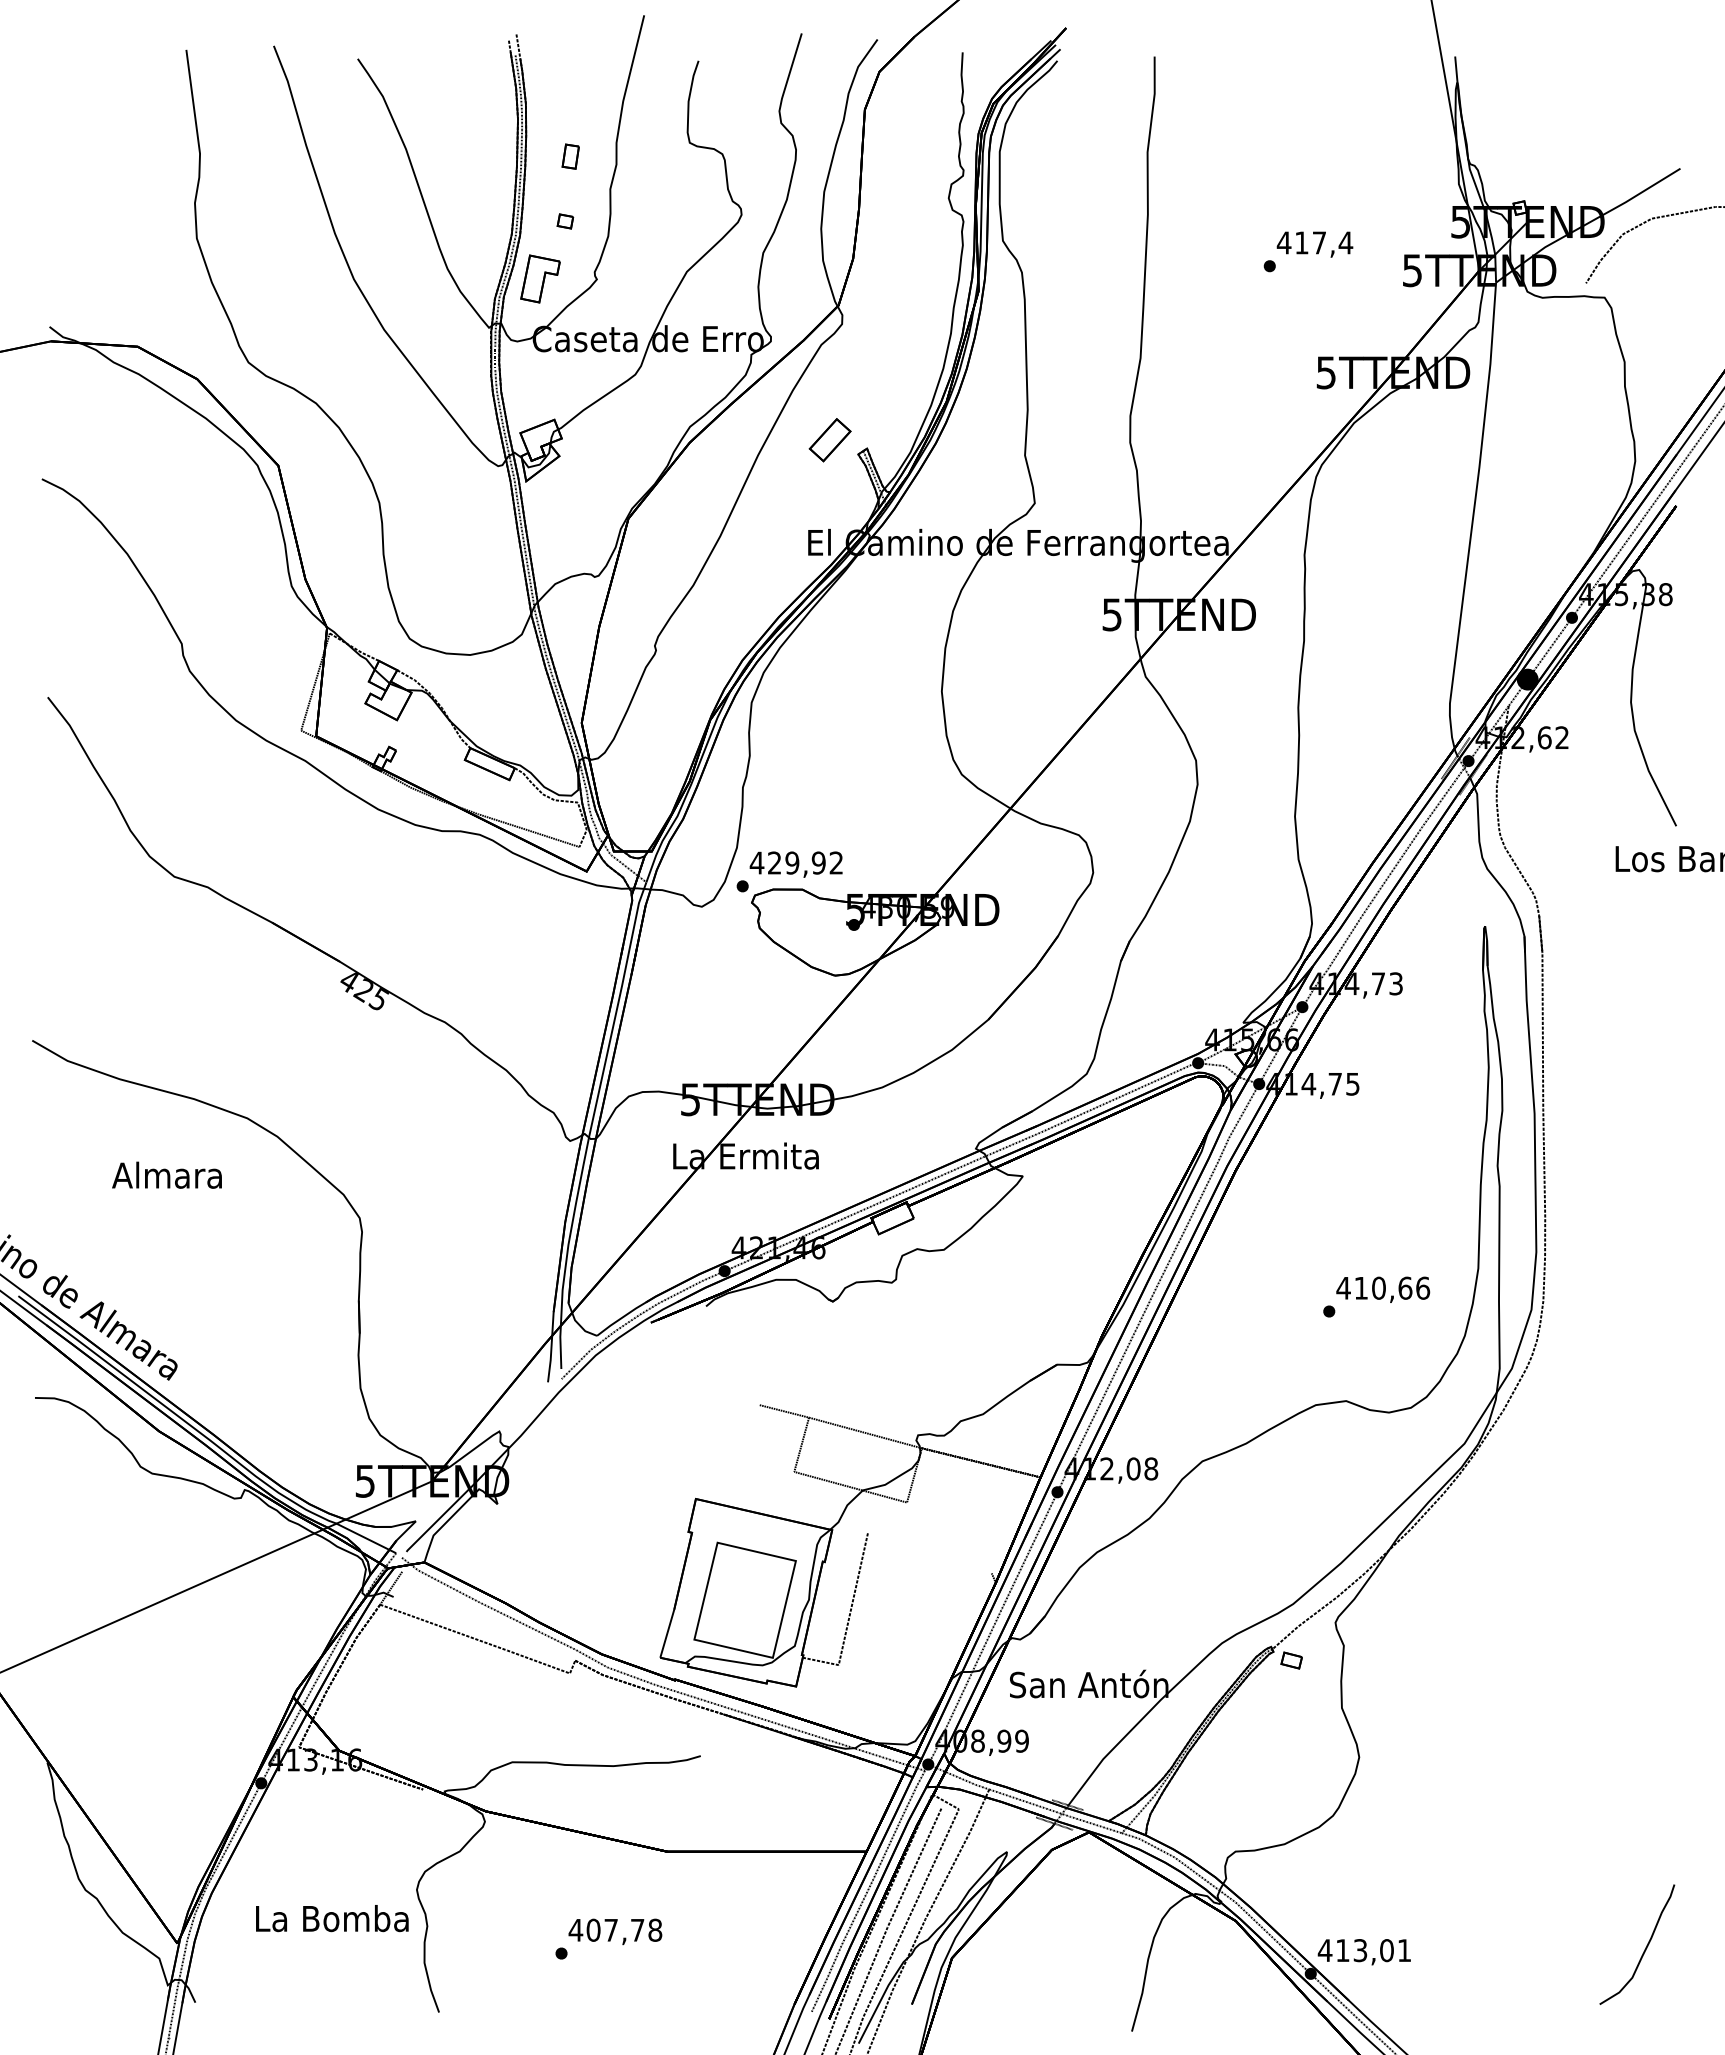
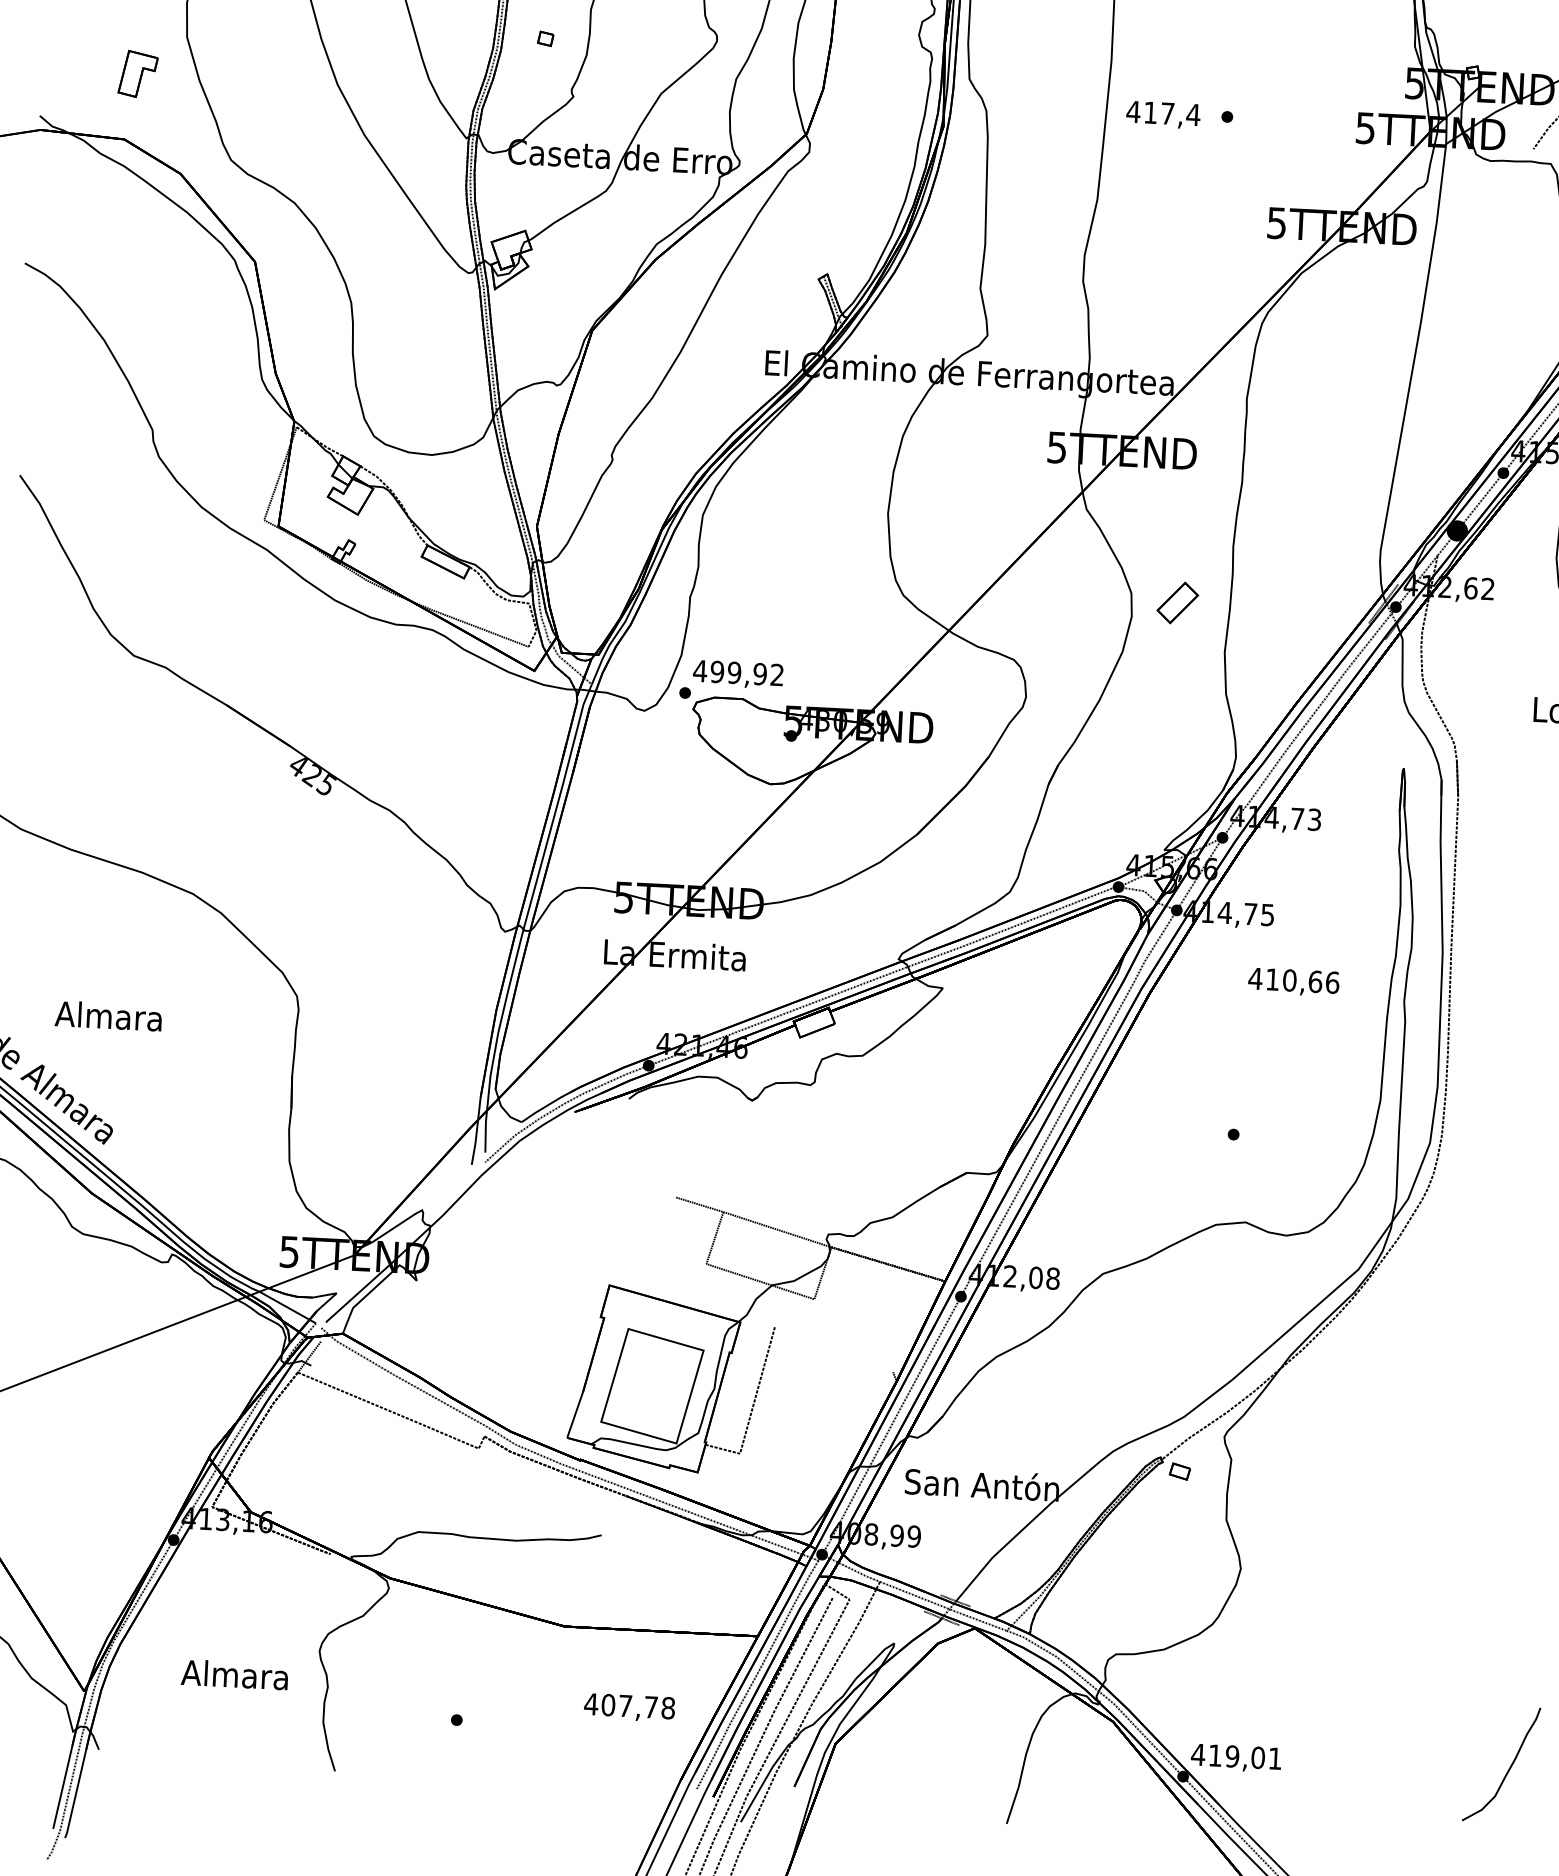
text: (1314, 244) -> (1162, 114), moved
part: (540, 278) -> (138, 73), moved
part: (829, 440) -> (1177, 603), moved
text: (774, 862) -> (717, 671), 429,92 -> 499,92
text: (166, 1174) -> (108, 1015), moved
text: (1383, 1289) -> (1294, 981), moved
text: (332, 1918) -> (236, 1674), La Bomba -> Almara
text: (615, 1931) -> (629, 1707), moved
text: (1360, 1950) -> (1232, 1756), 413,01 -> 419,01

